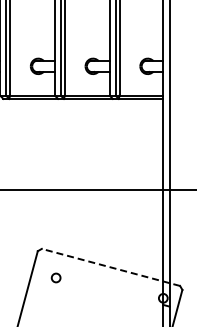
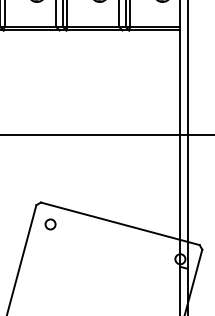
line: (110, 267) -> (119, 223), dashed -> solid
circle: (55, 277) -> (49, 223), moved

